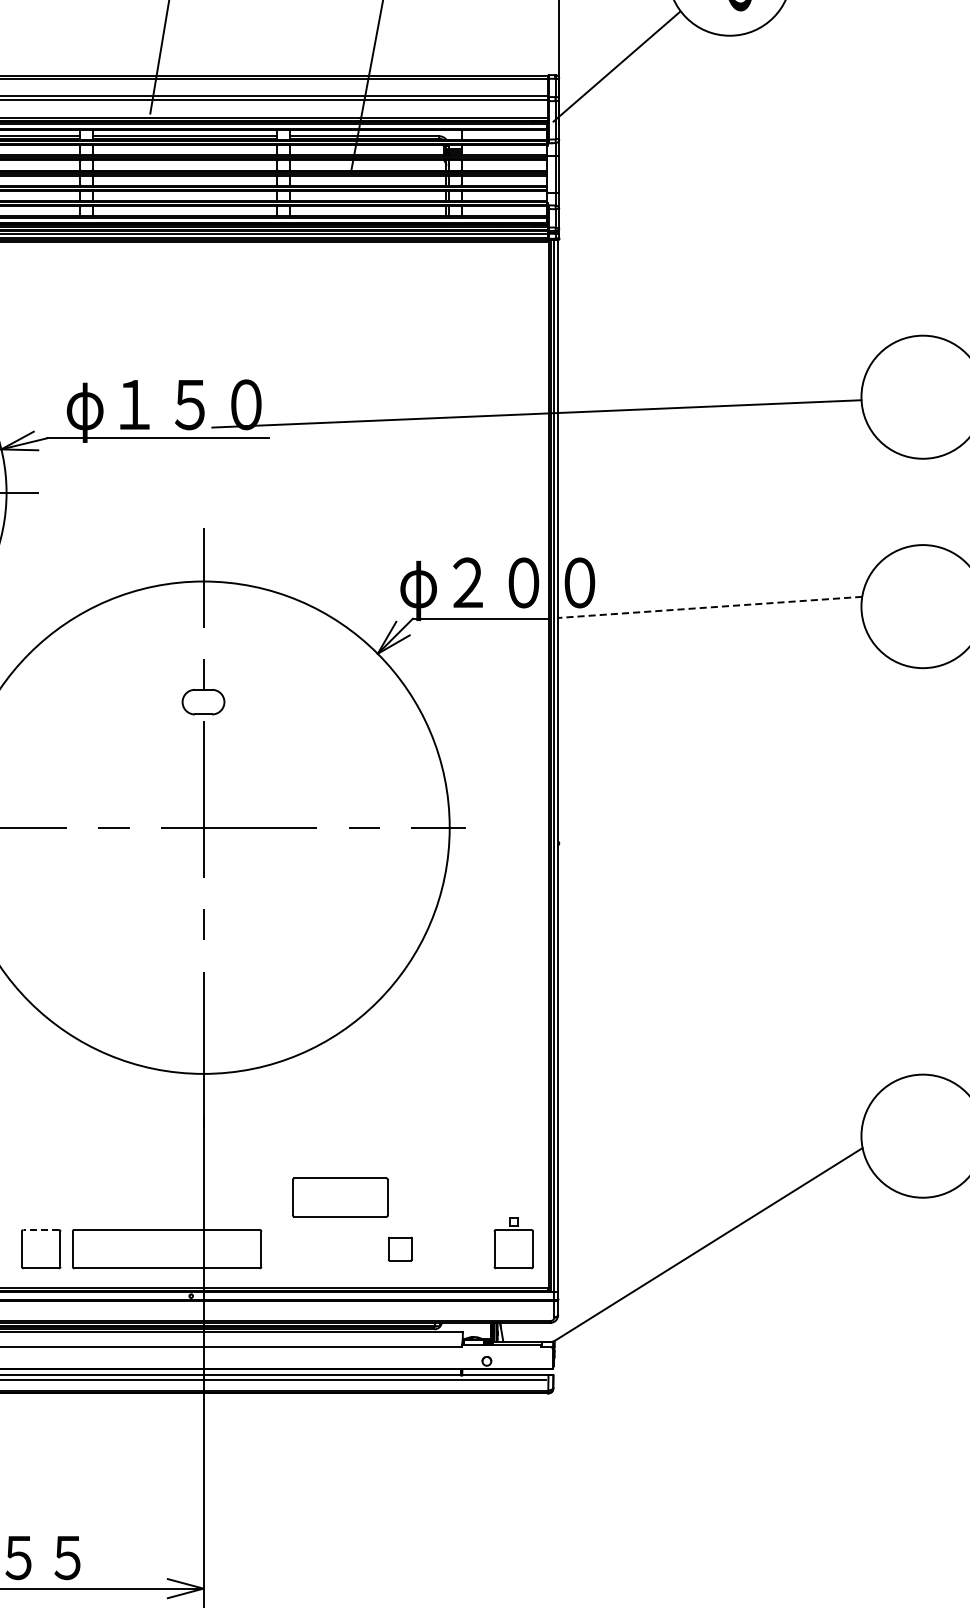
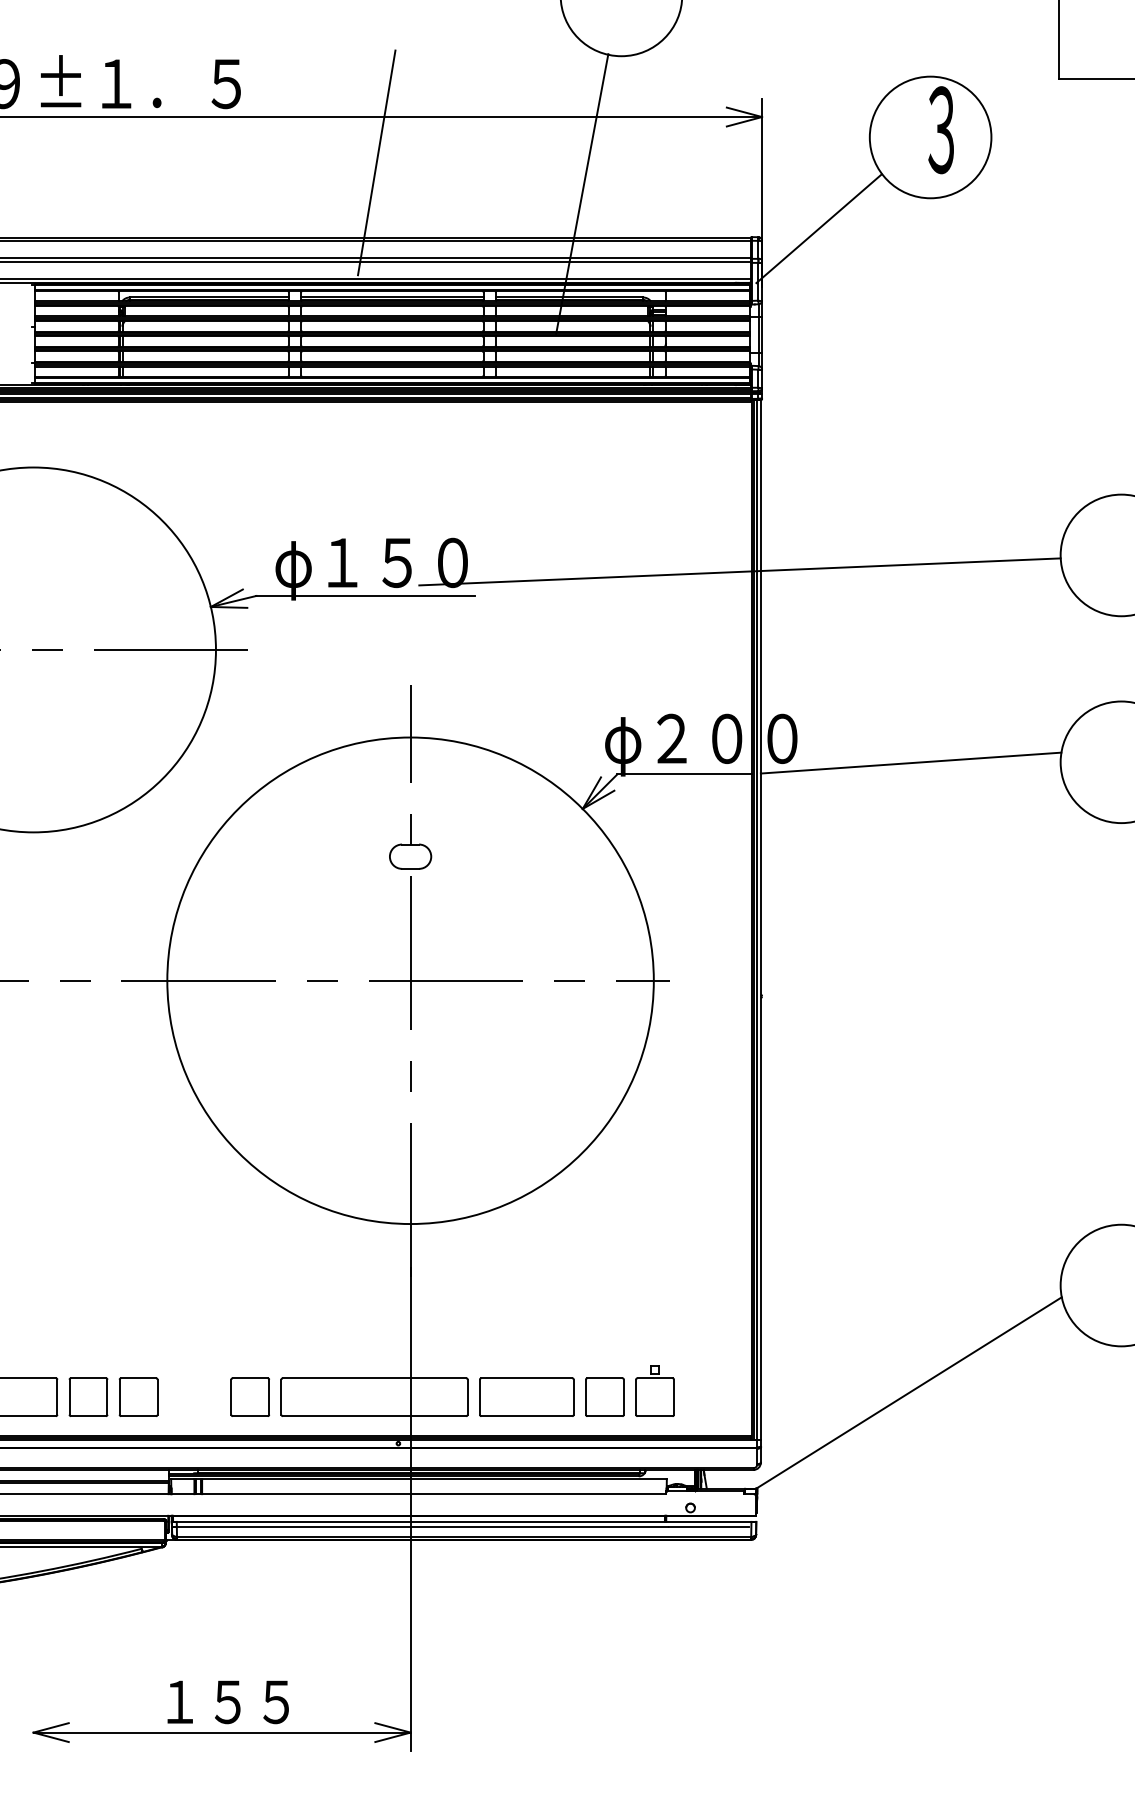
line: (710, 607) -> (911, 763), dashed -> solid
part: (340, 1196) -> (526, 1396), moved
line: (41, 1230) -> (250, 1378), dashed -> solid
part: (513, 1242) -> (654, 1390), moved
part: (399, 1248) -> (604, 1396), size x1.67

